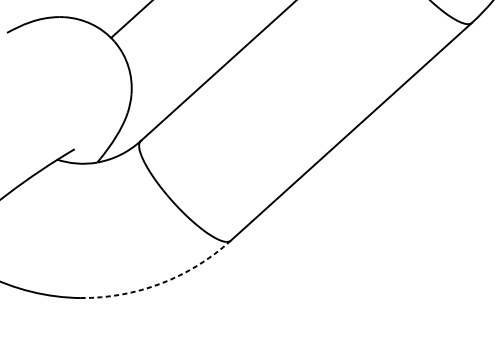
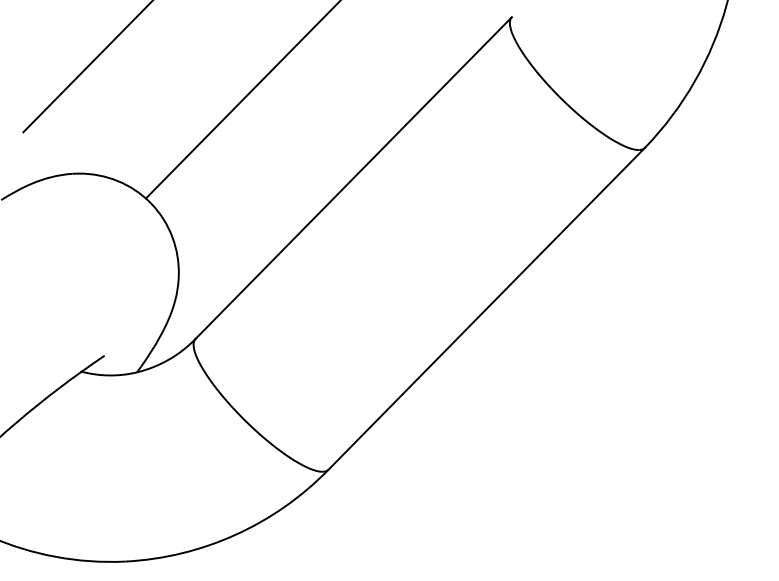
arc: (161, 283) -> (235, 534), dashed -> solid

